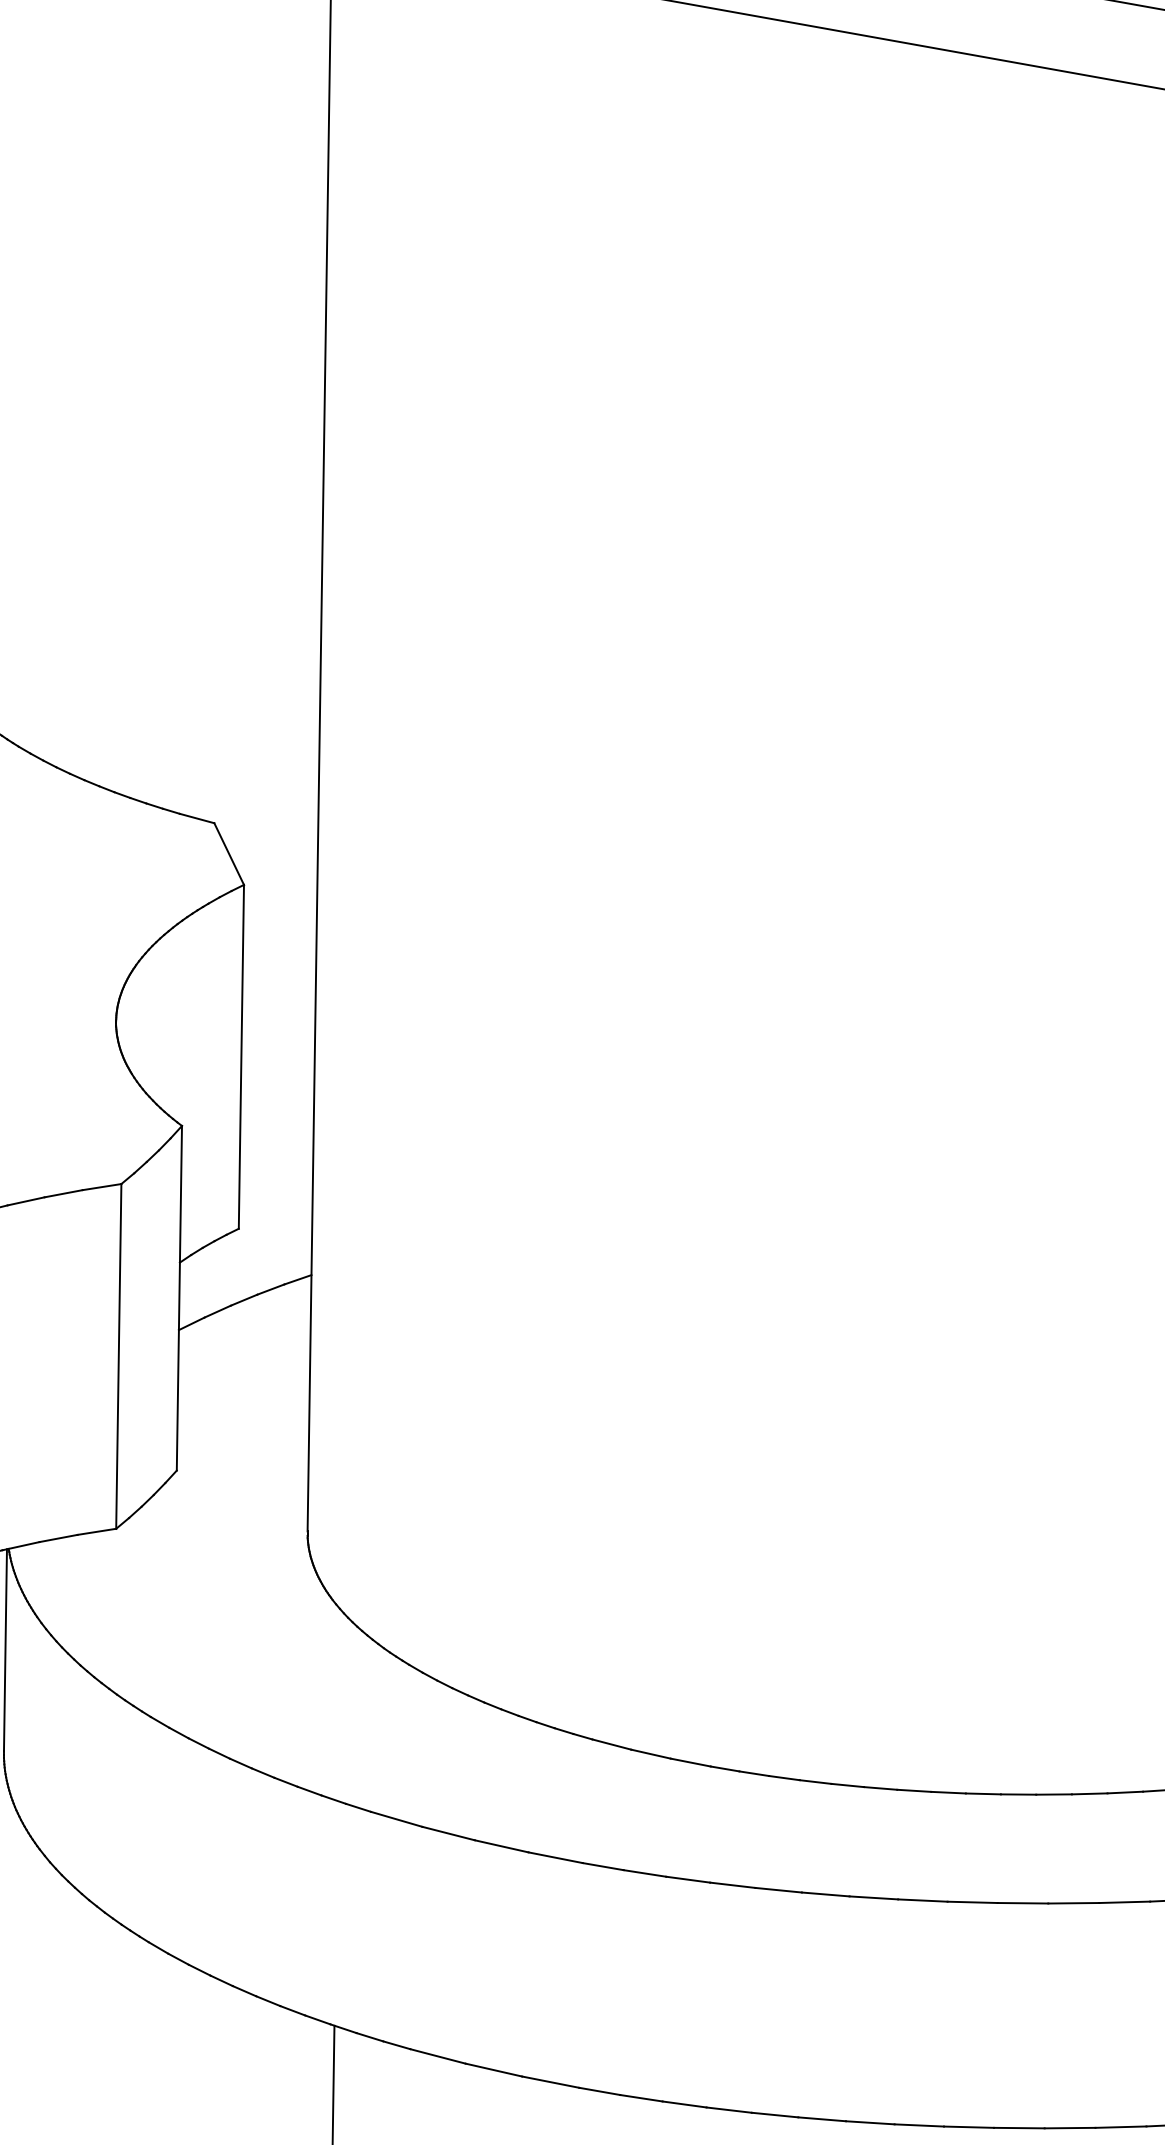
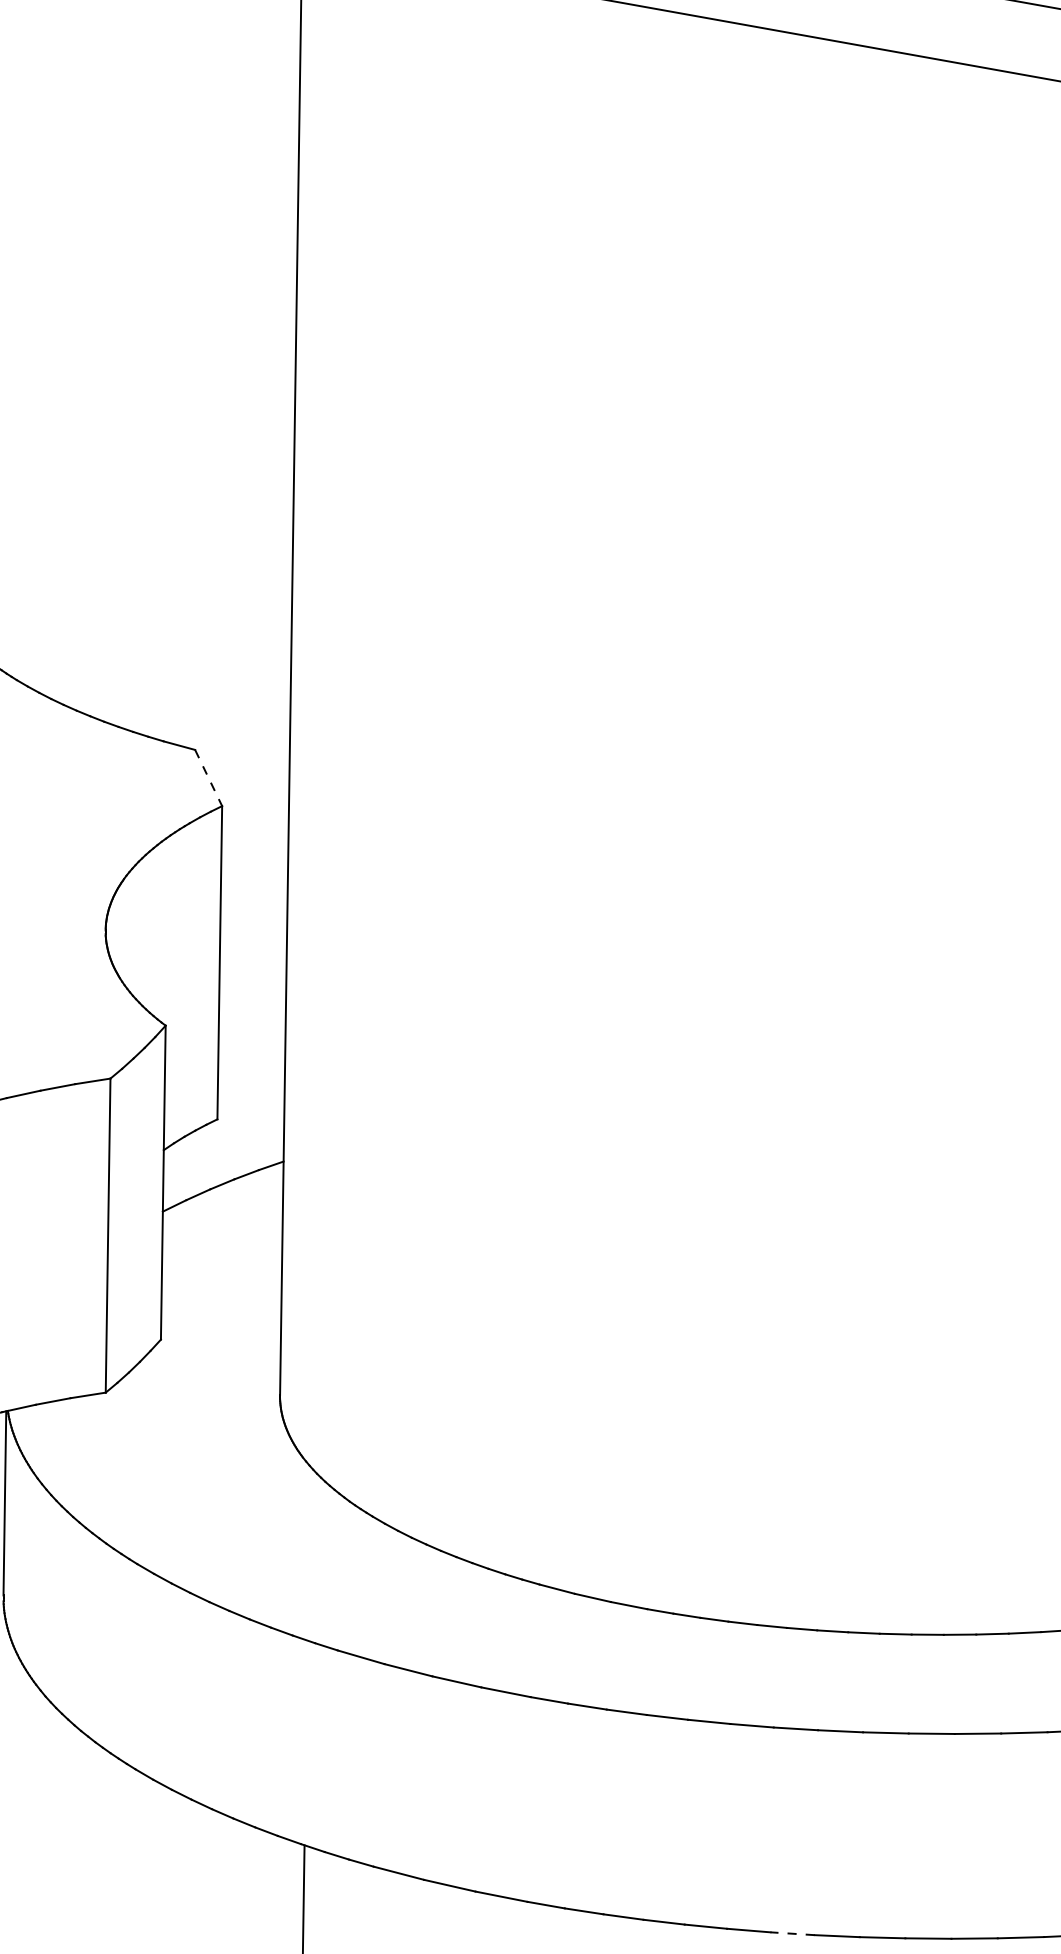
line: (229, 854) -> (208, 778), solid -> dashed
line: (870, 2122) -> (792, 1933), solid -> dashed

